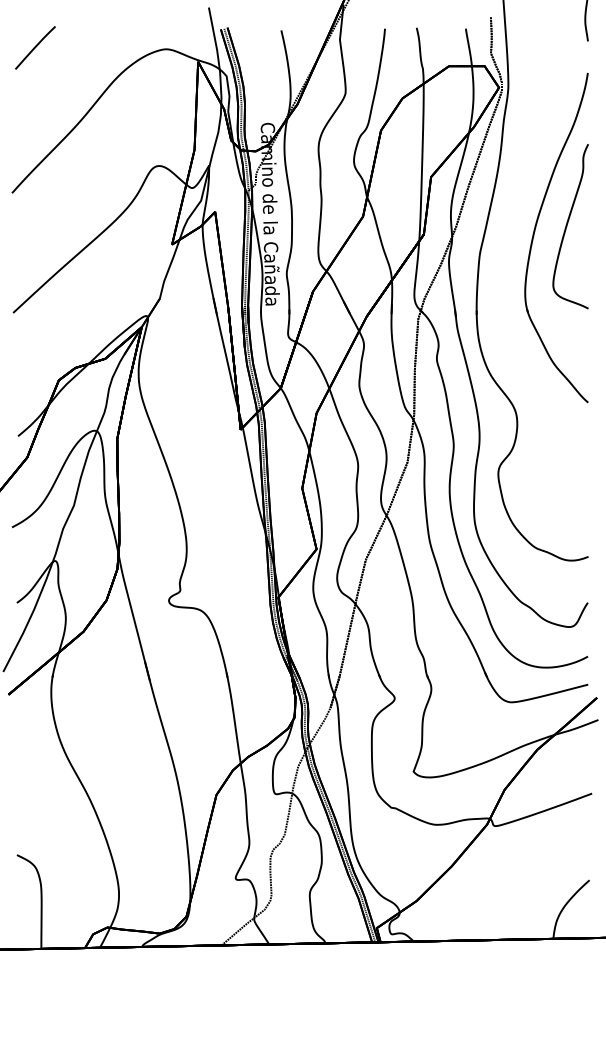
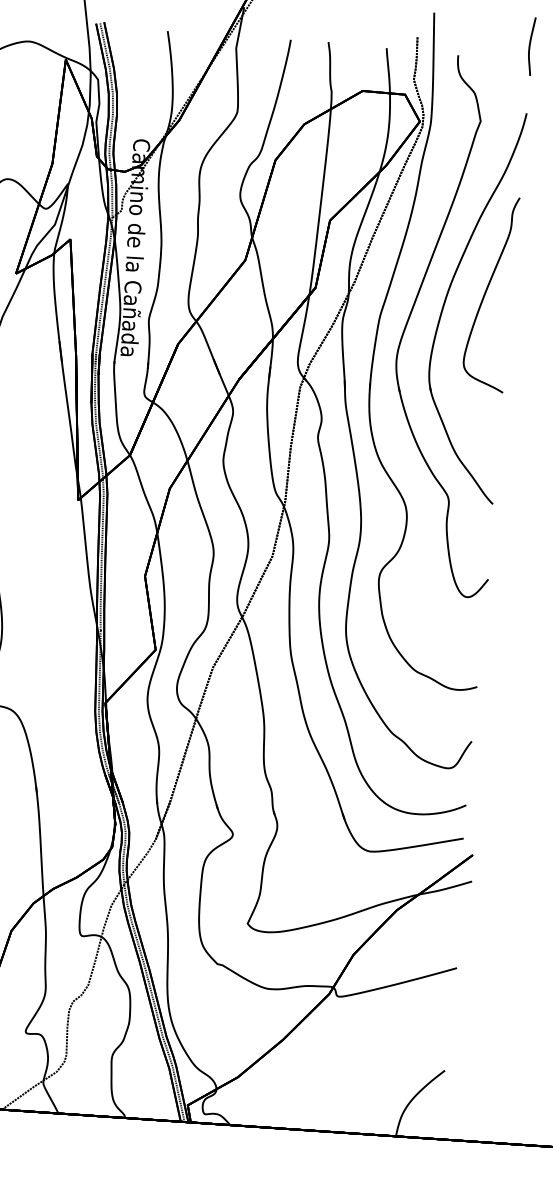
part: (507, 245) -> (413, 309), added

